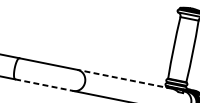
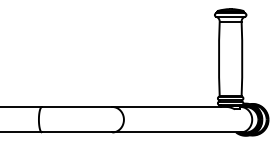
line: (124, 78) -> (169, 106), dashed -> solid
line: (44, 85) -> (77, 132), dashed -> solid

